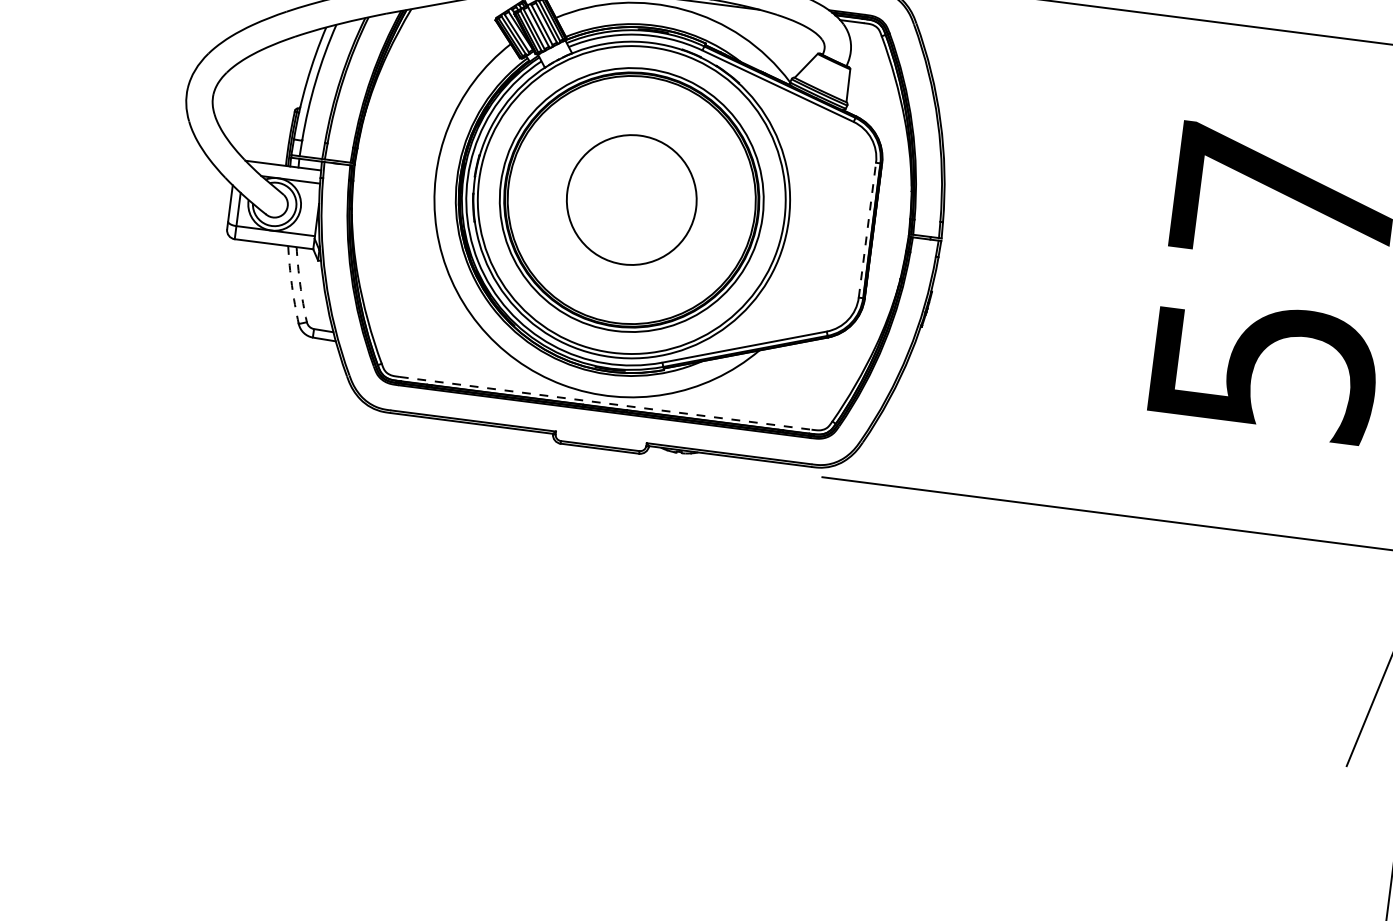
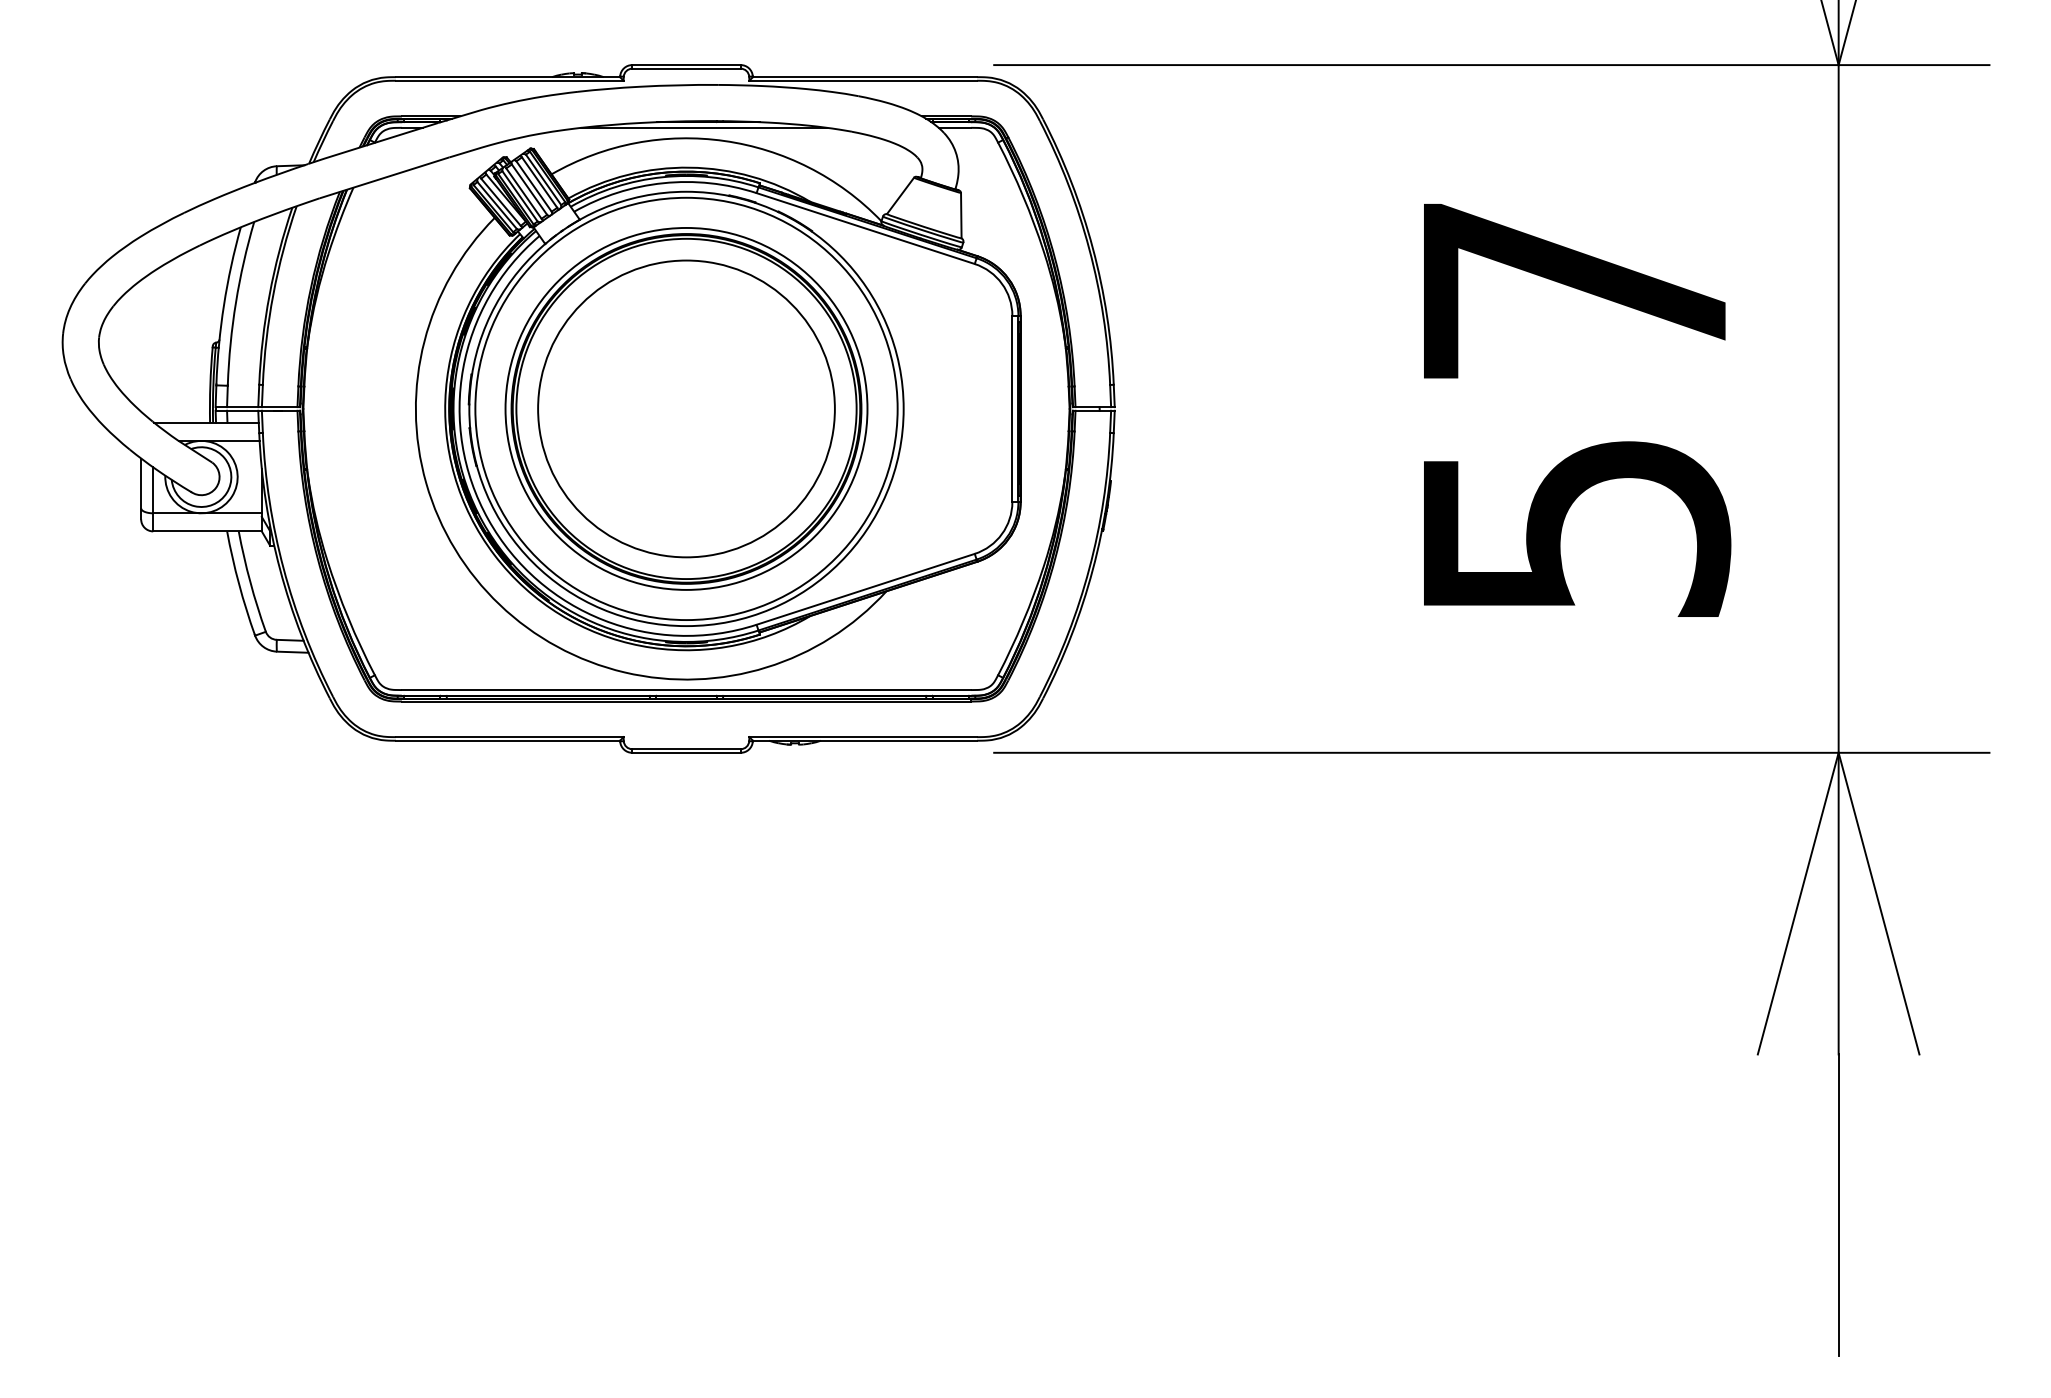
circle: (631, 199) -> (686, 408), size x1.67
line: (867, 229) -> (1012, 408), dashed -> solid
arc: (292, 285) -> (239, 584), dashed -> solid
arc: (300, 285) -> (250, 582), dashed -> solid
line: (605, 403) -> (686, 690), dashed -> solid

